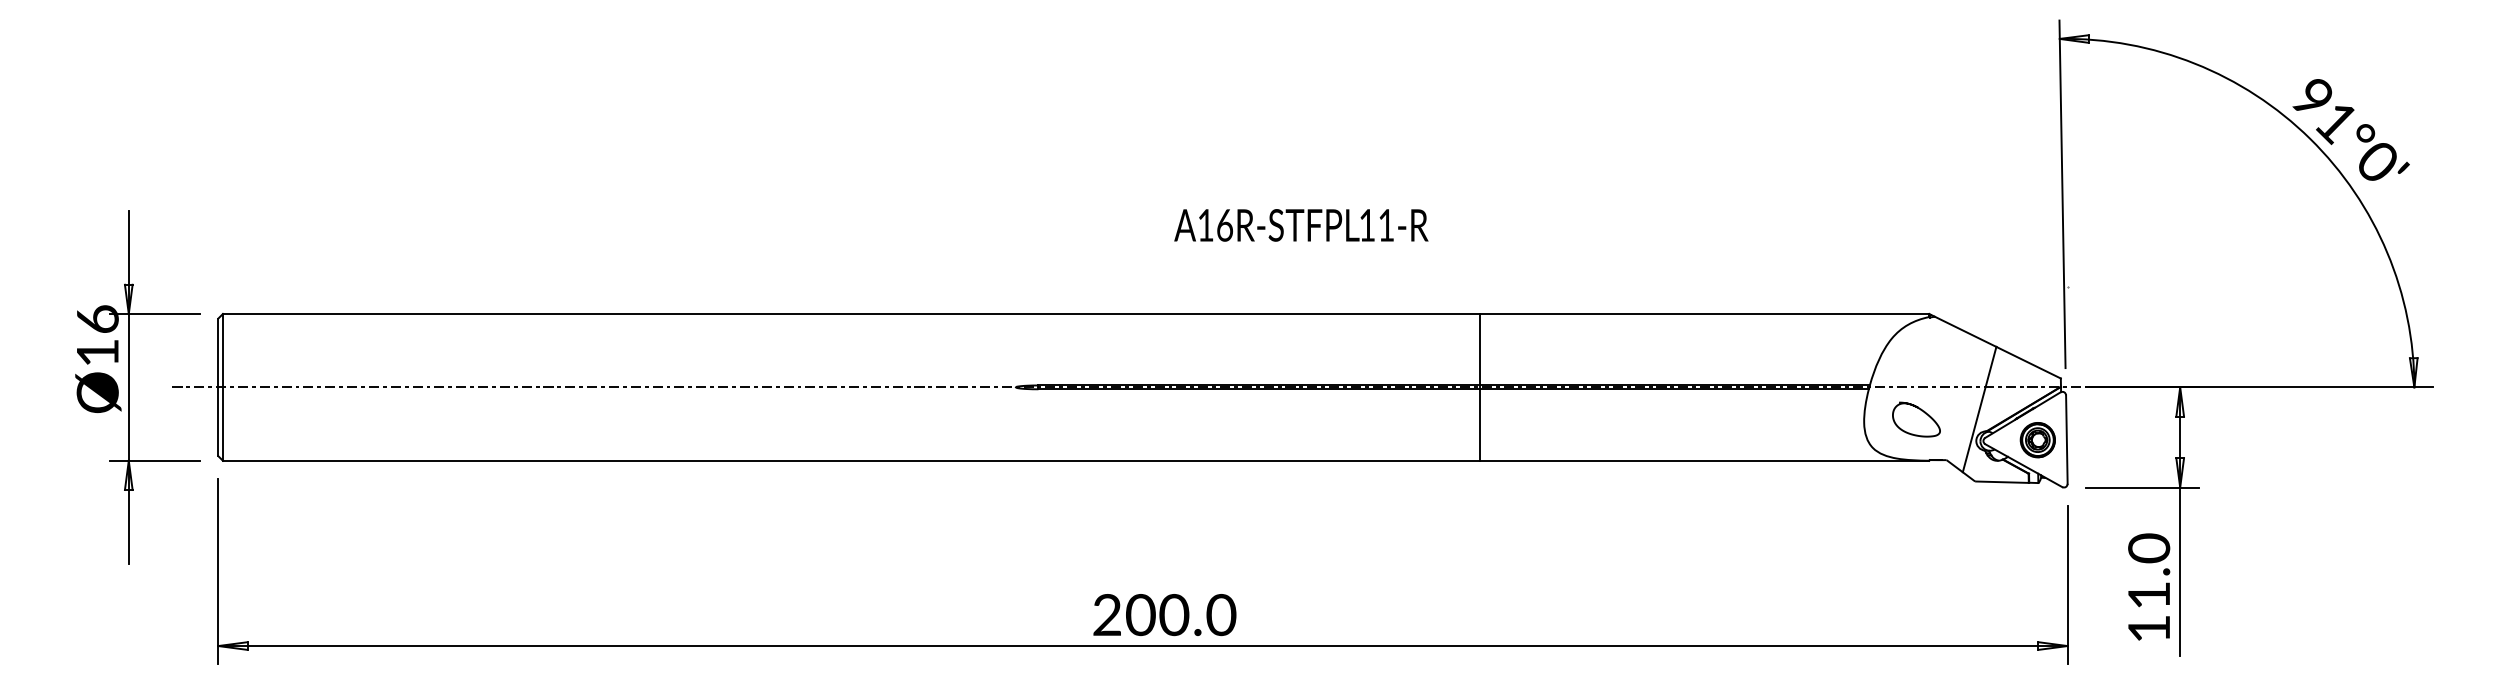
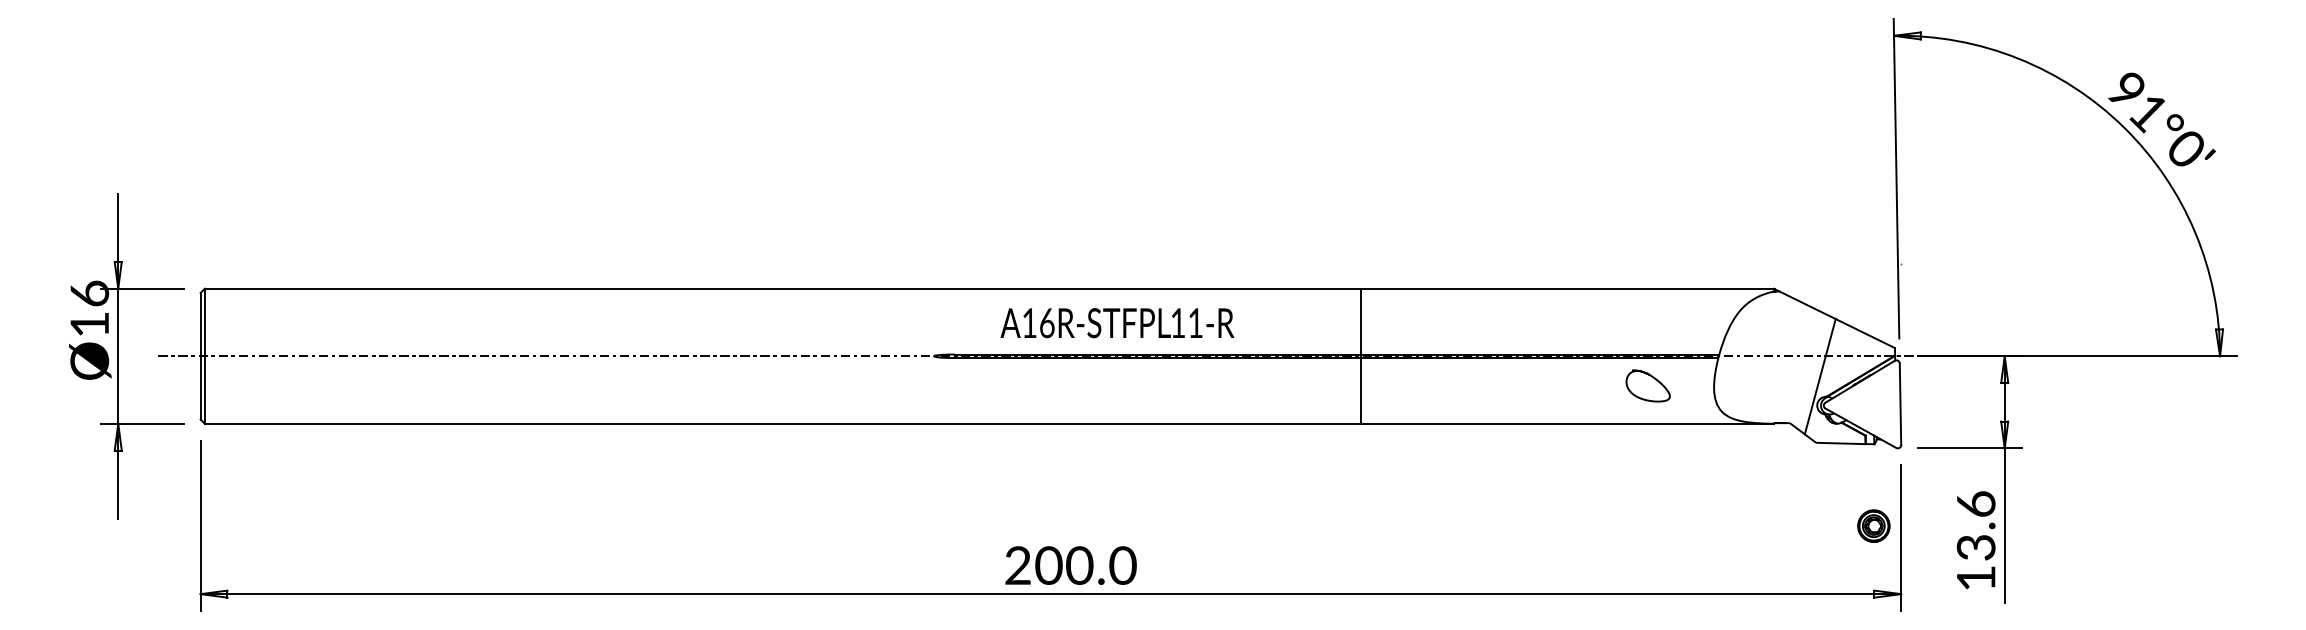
text: (1301, 225) -> (1117, 323), moved
curve: (1921, 411) -> (1652, 378), moved
part: (2037, 440) -> (1873, 526), moved
text: (2149, 571) -> (1976, 525), 11.0 -> 13.6

